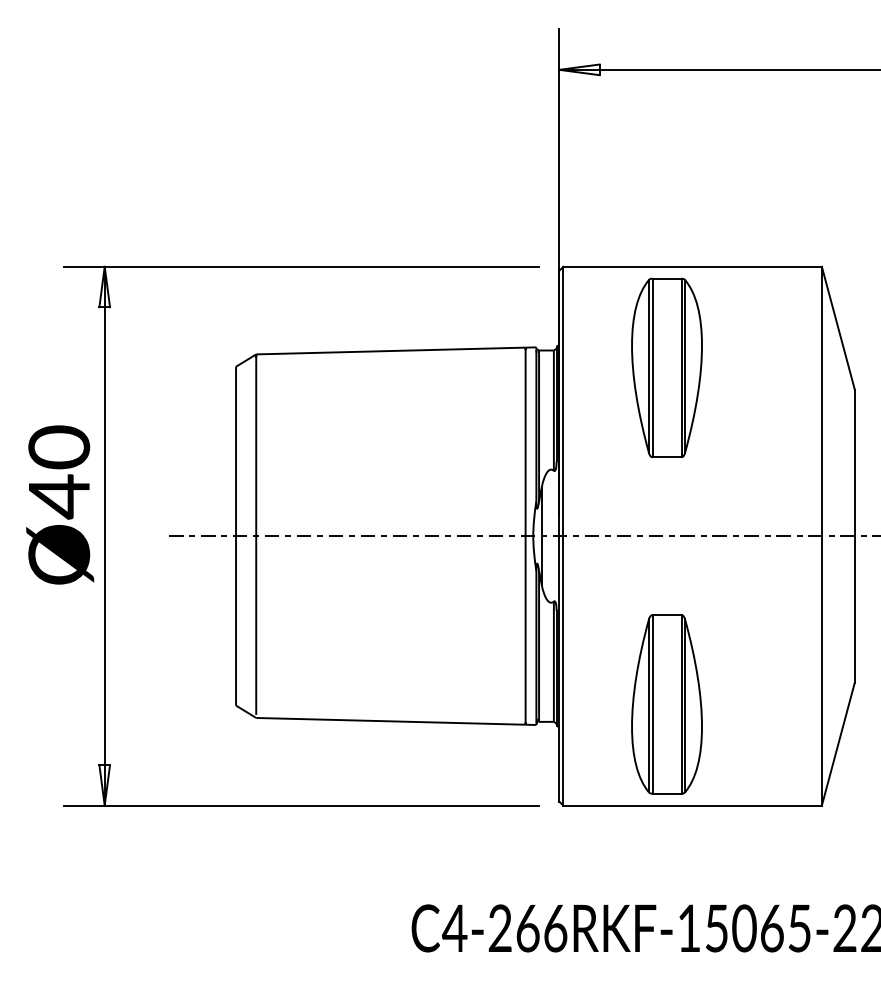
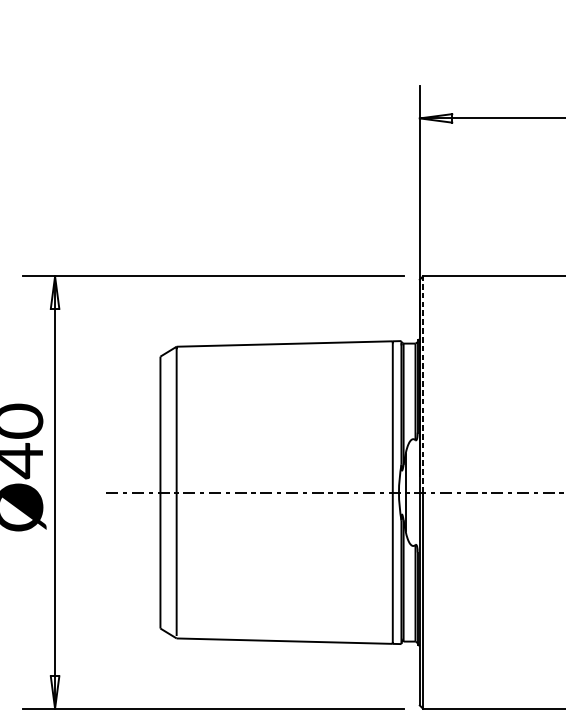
part: (666, 367) -> (505, 357), removed
line: (563, 401) -> (423, 384), solid -> dashed
part: (666, 704) -> (505, 627), removed

